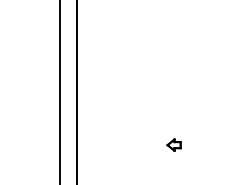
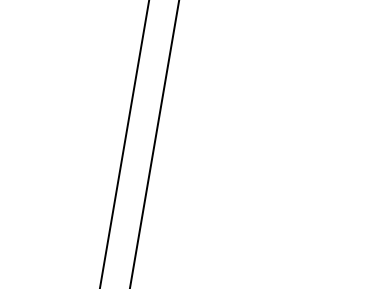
part: (173, 144) -> (306, 229), removed

